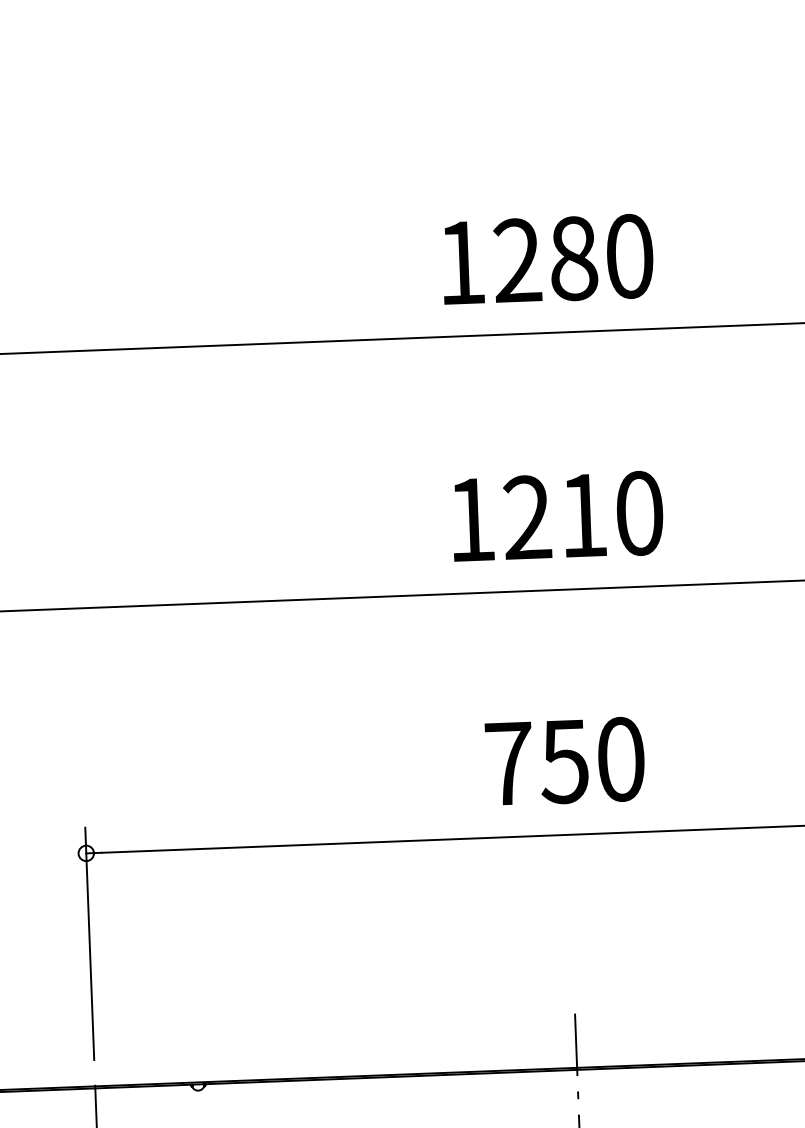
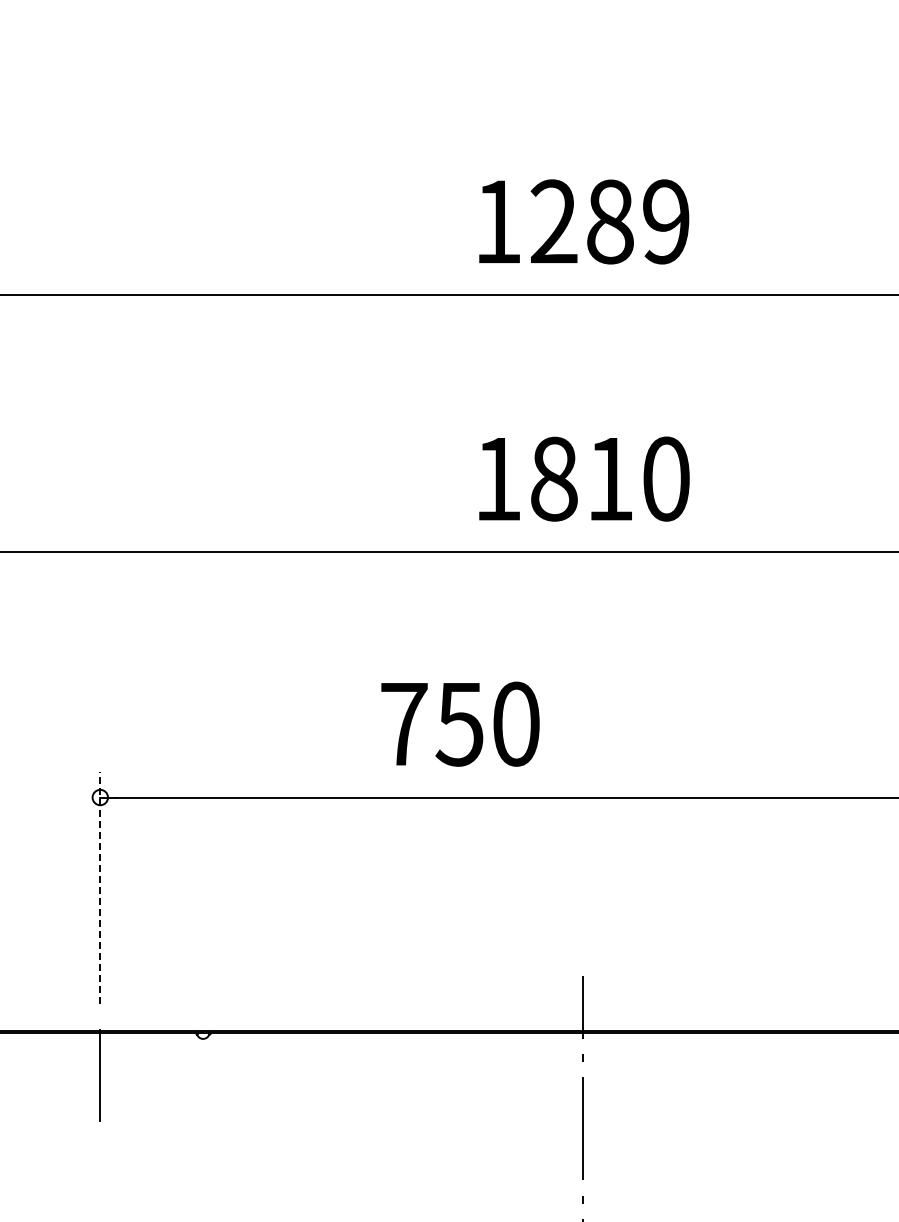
text: (629, 256) -> (666, 221), 1280 -> 1289
text: (526, 517) -> (553, 478), 1210 -> 1810
text: (565, 760) -> (460, 723), moved
line: (89, 943) -> (100, 887), solid -> dashed

